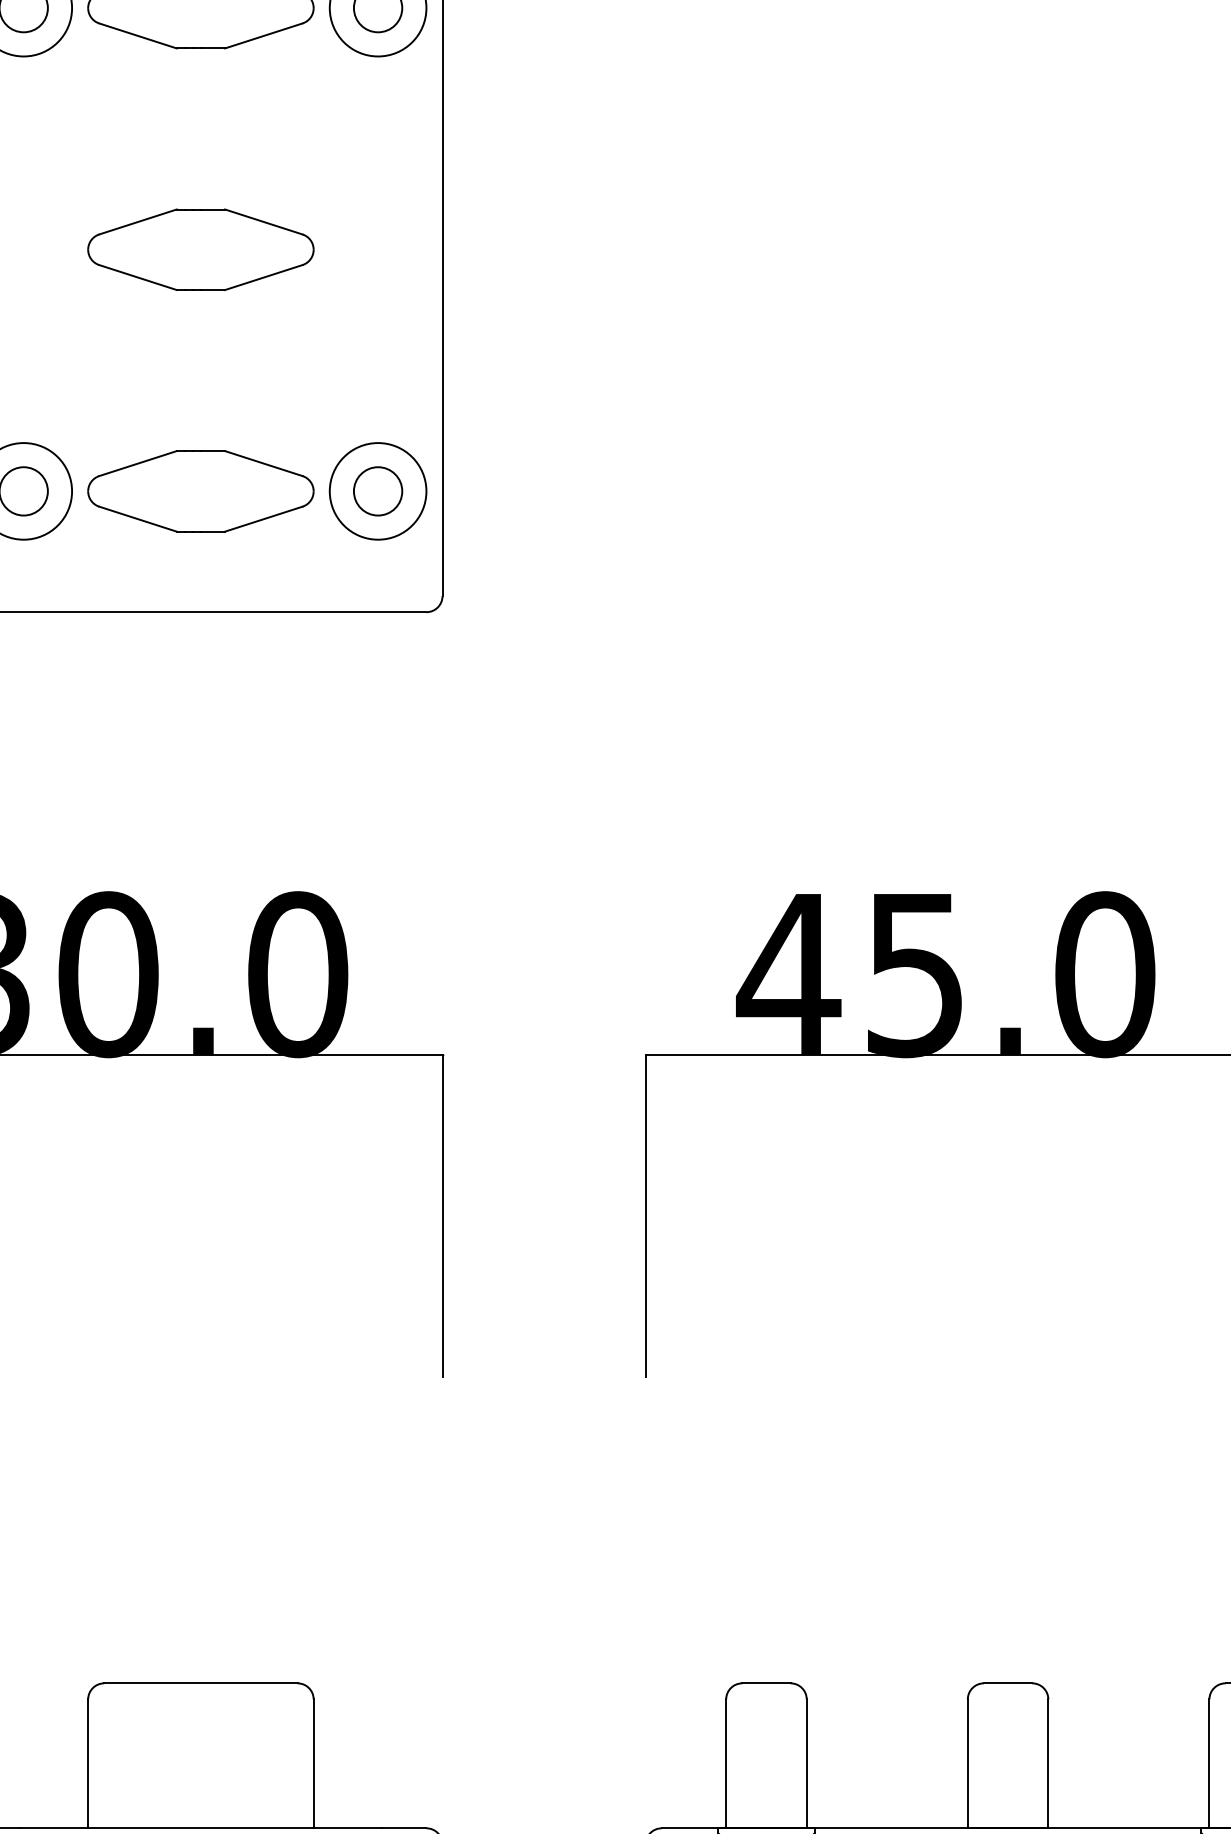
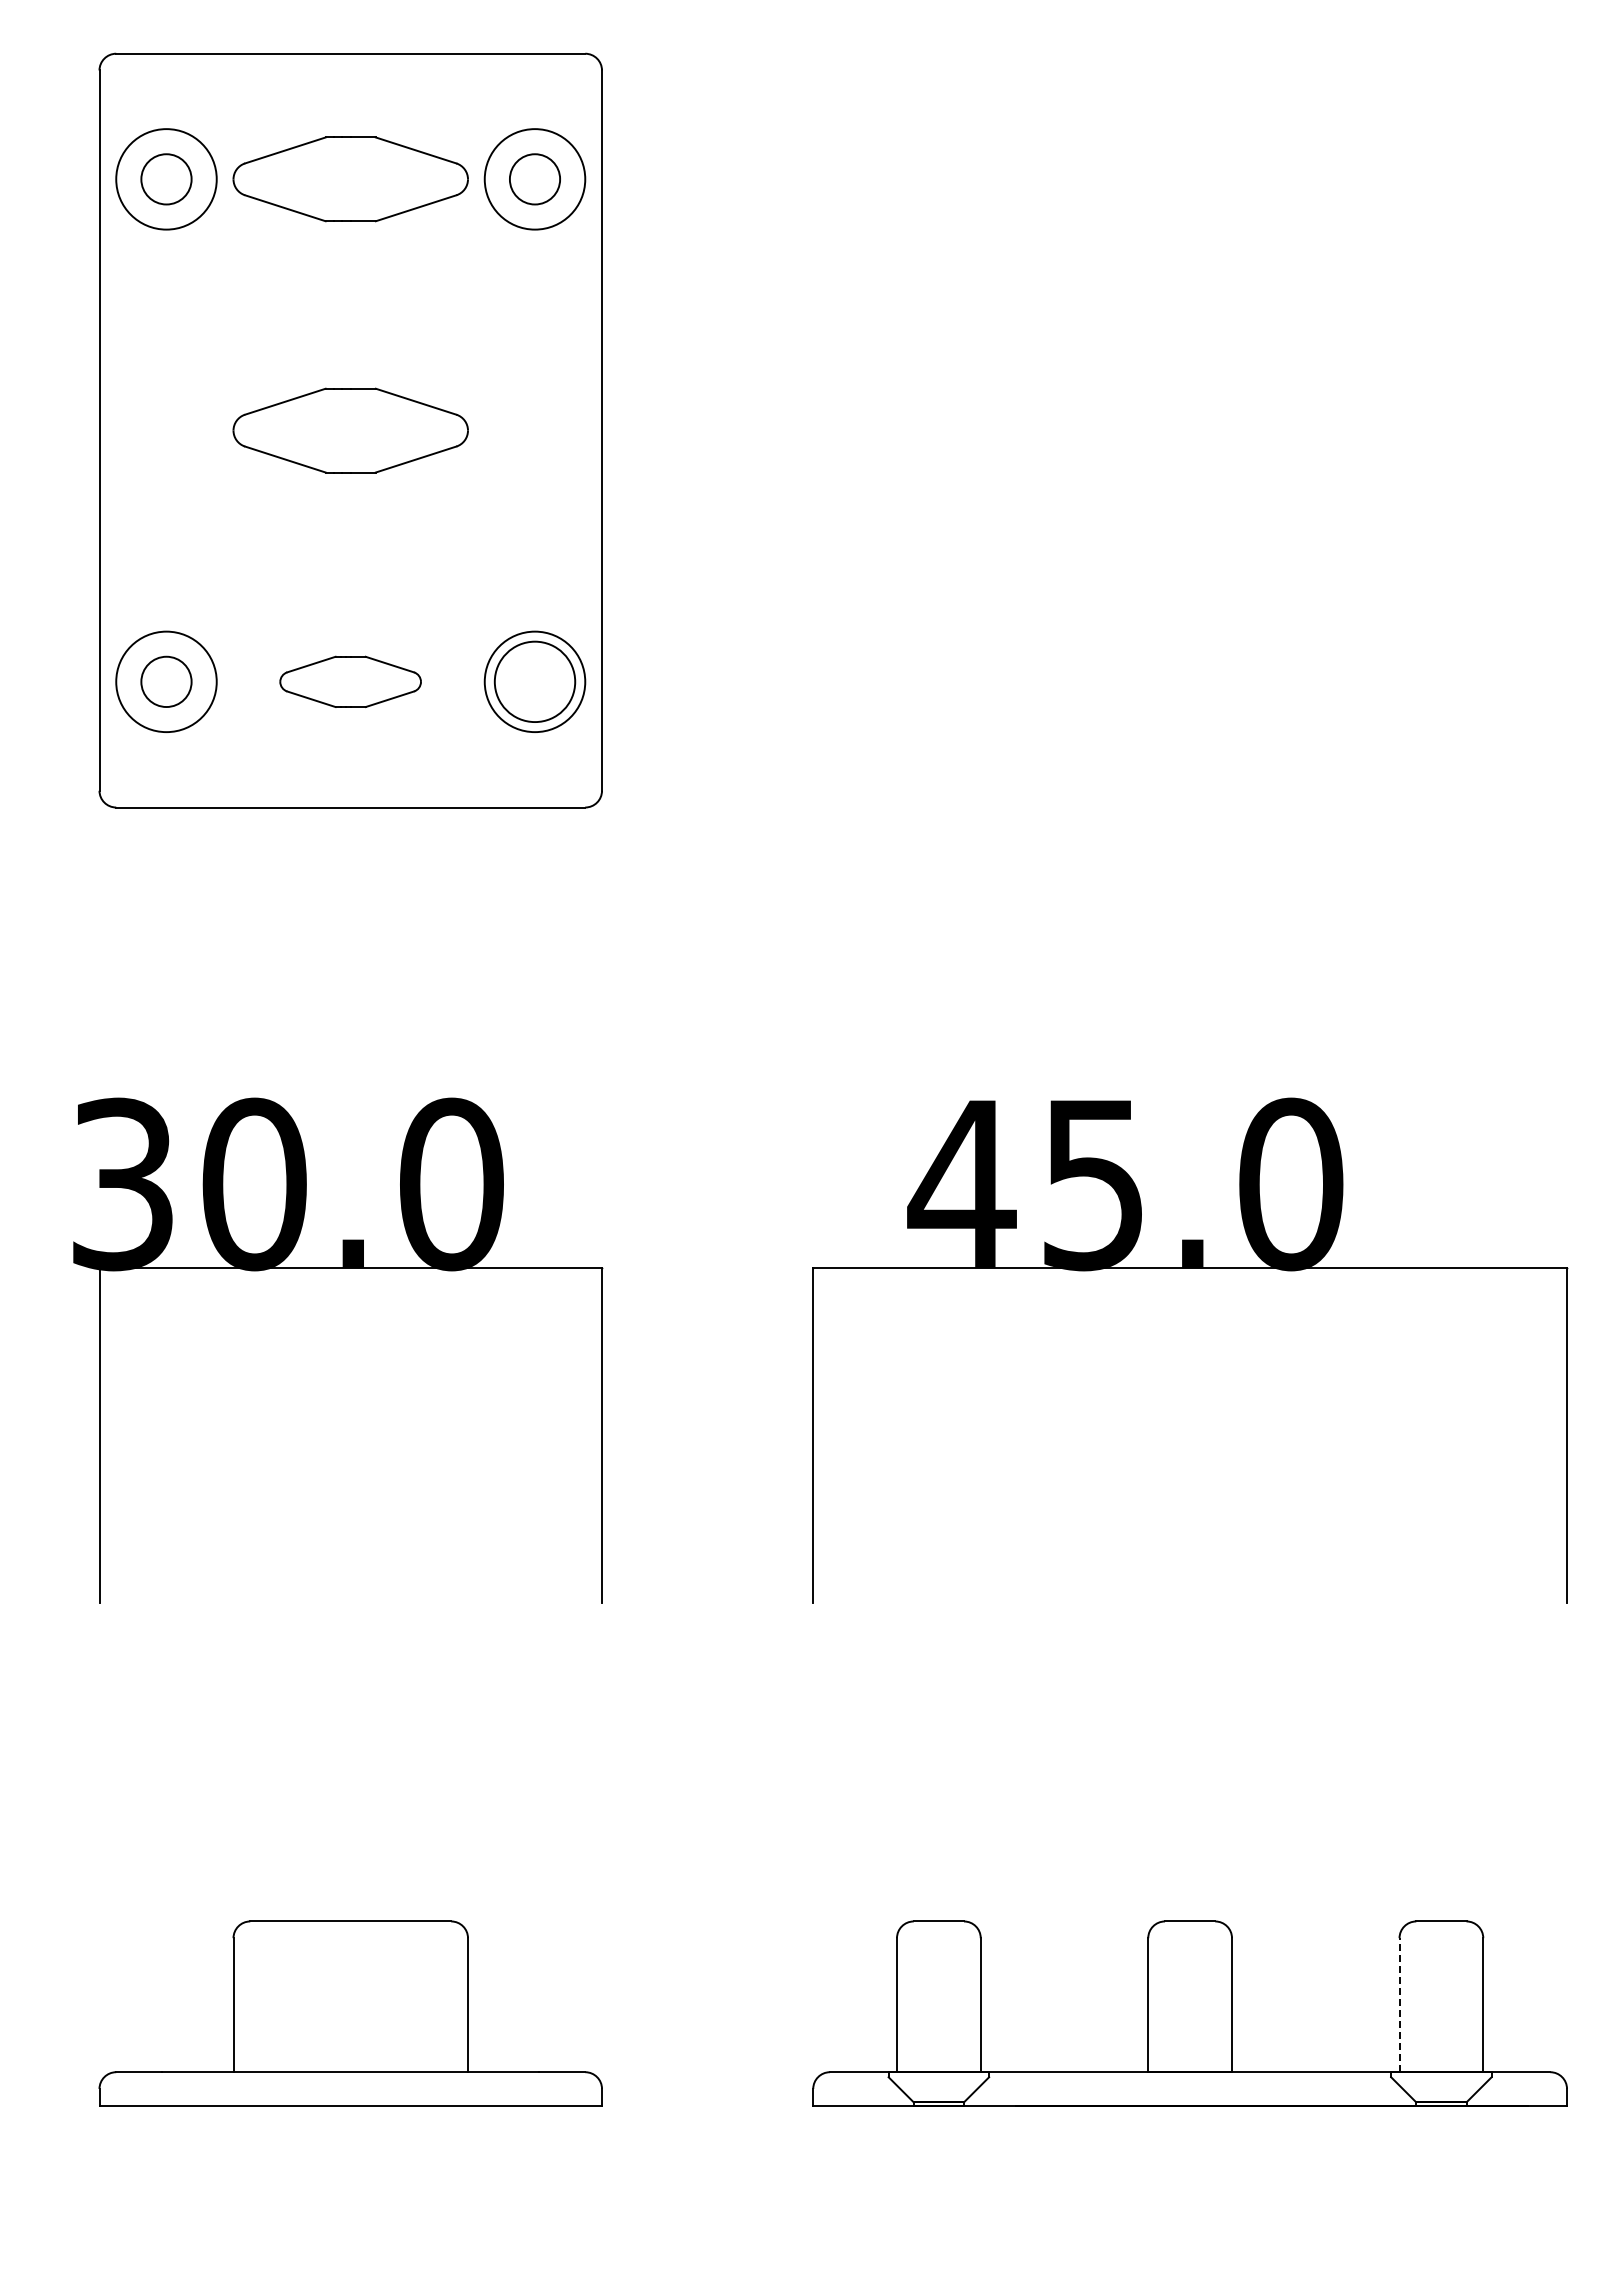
part: (200, 491) -> (350, 681), size x0.6
circle: (377, 491) -> (534, 681), size x1.6
line: (1209, 1763) -> (1399, 2004), solid -> dashed

